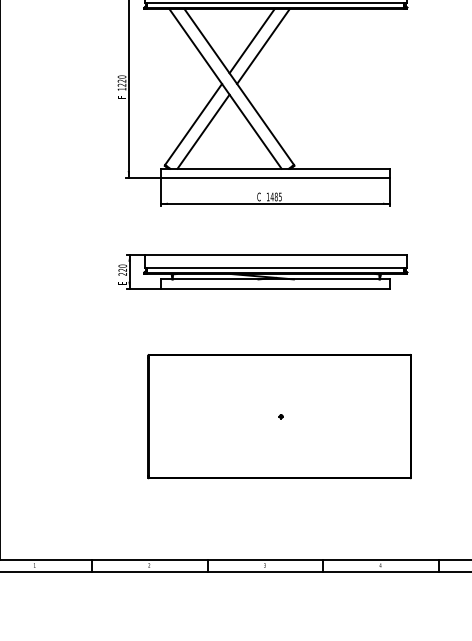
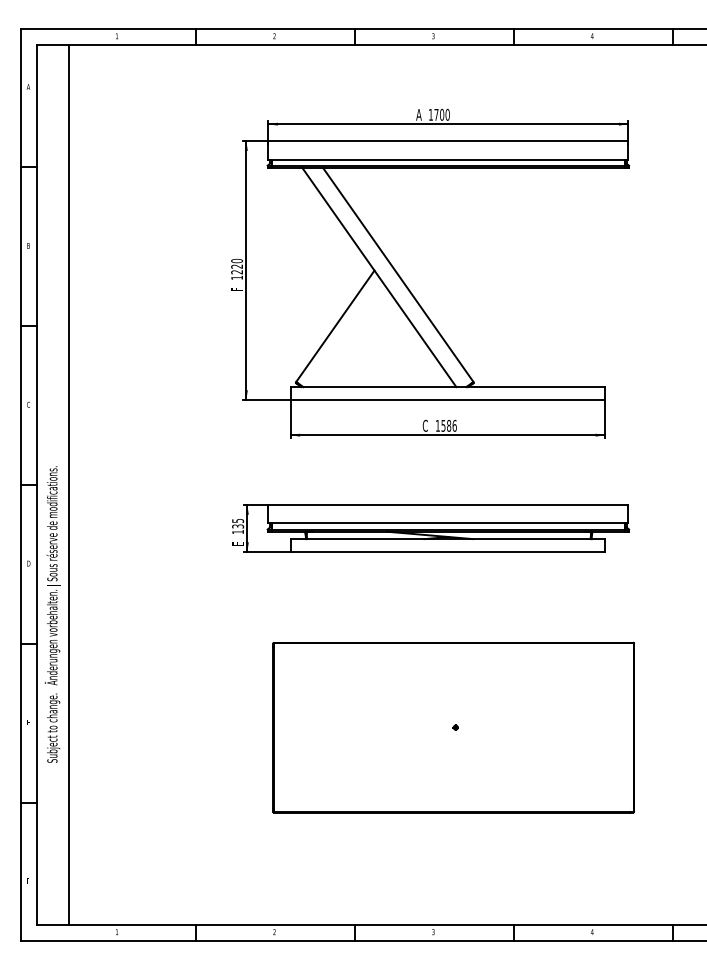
line: (251, 40) -> (415, 211), removed
line: (263, 46) -> (431, 218), removed
line: (203, 131) -> (348, 336), removed
text: (275, 196) -> (448, 425), 1485 -> 1586
text: (123, 270) -> (238, 526), 220 -> 135

